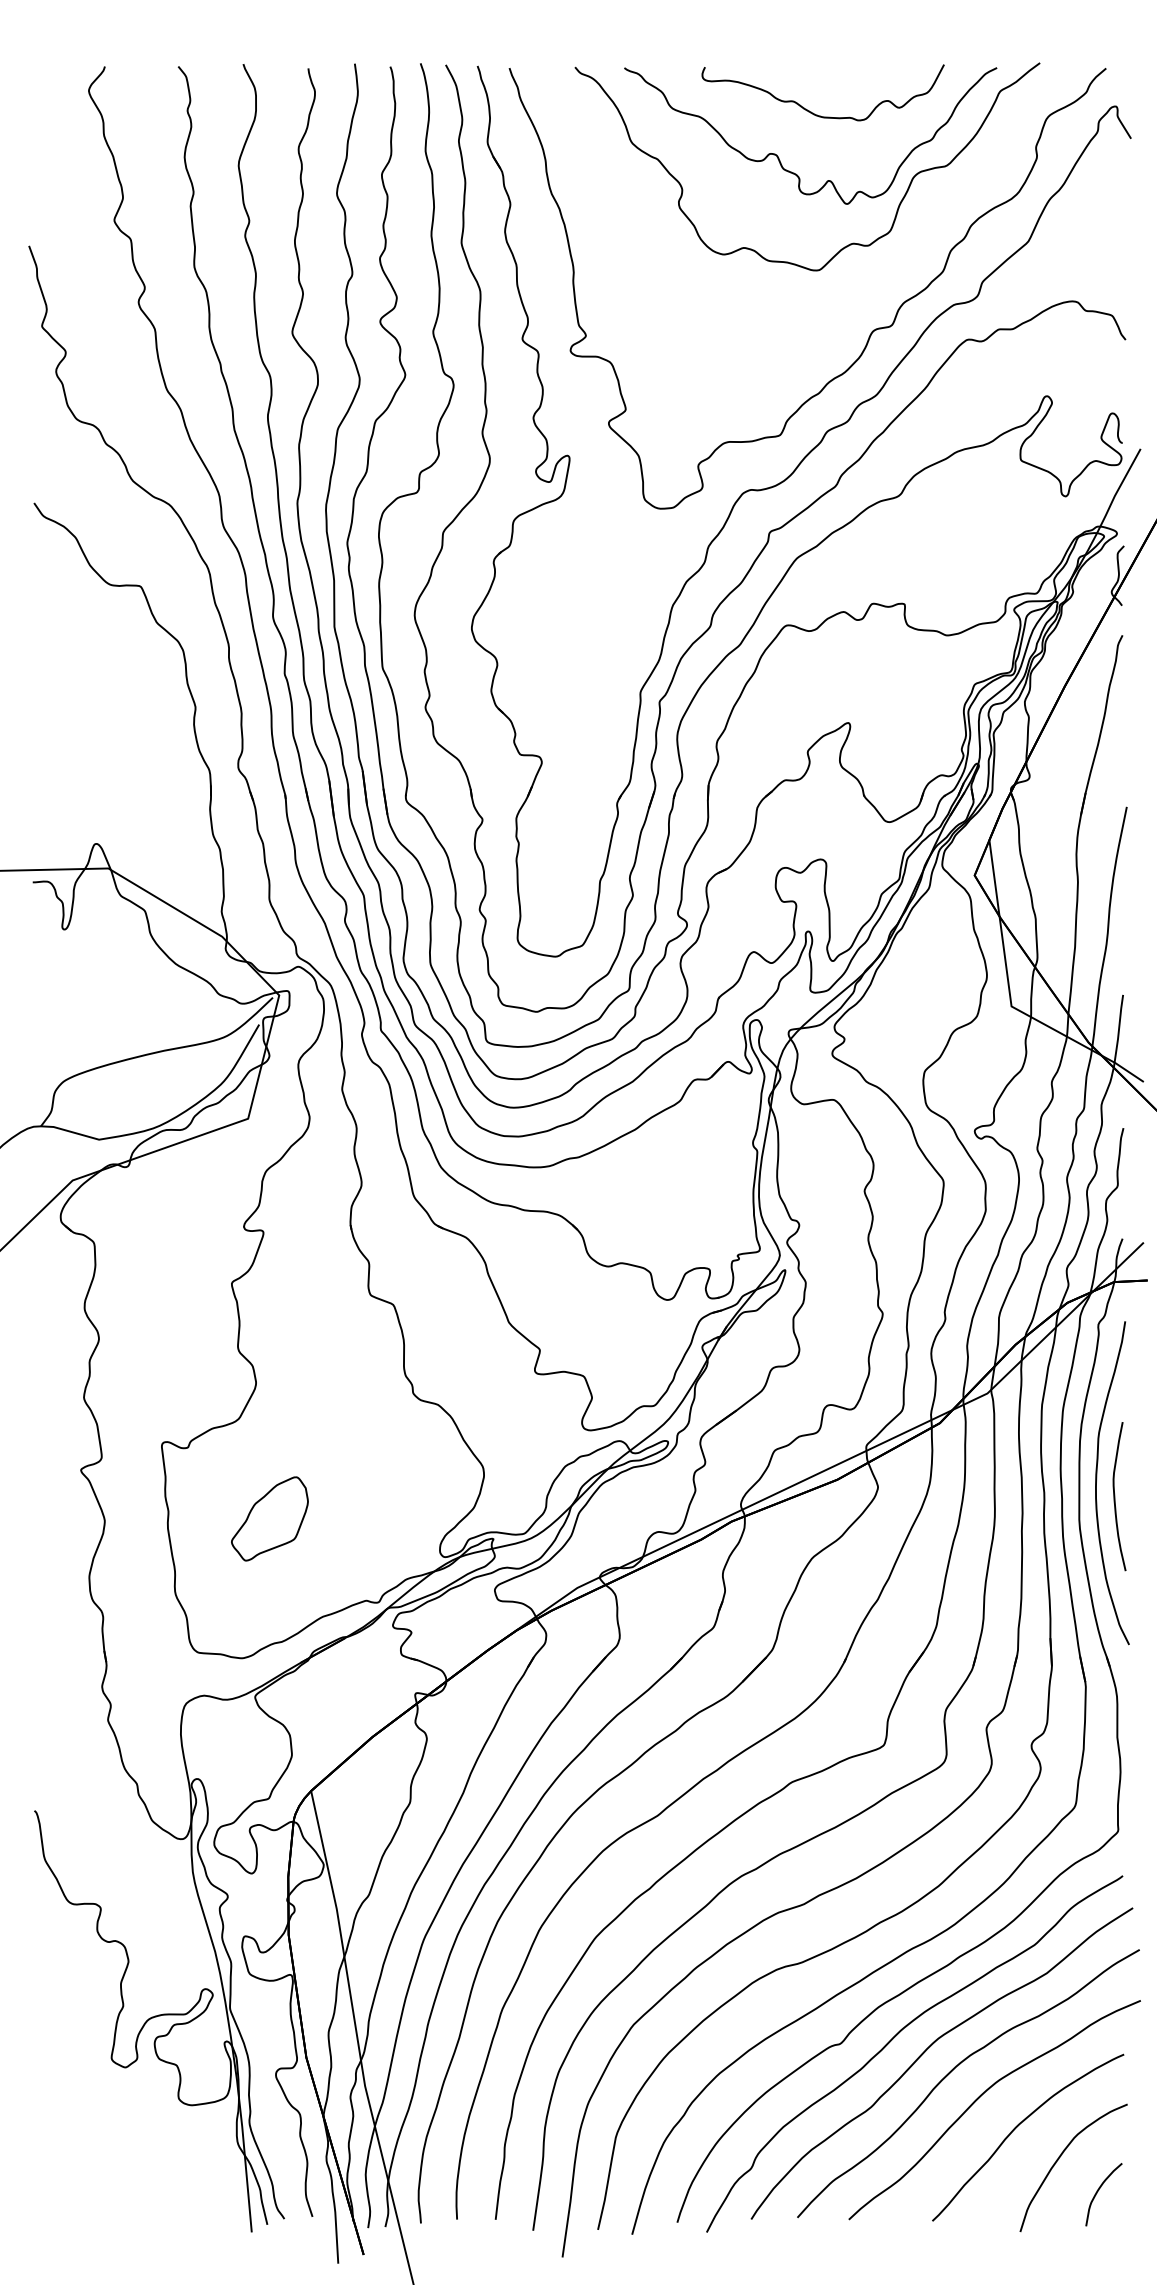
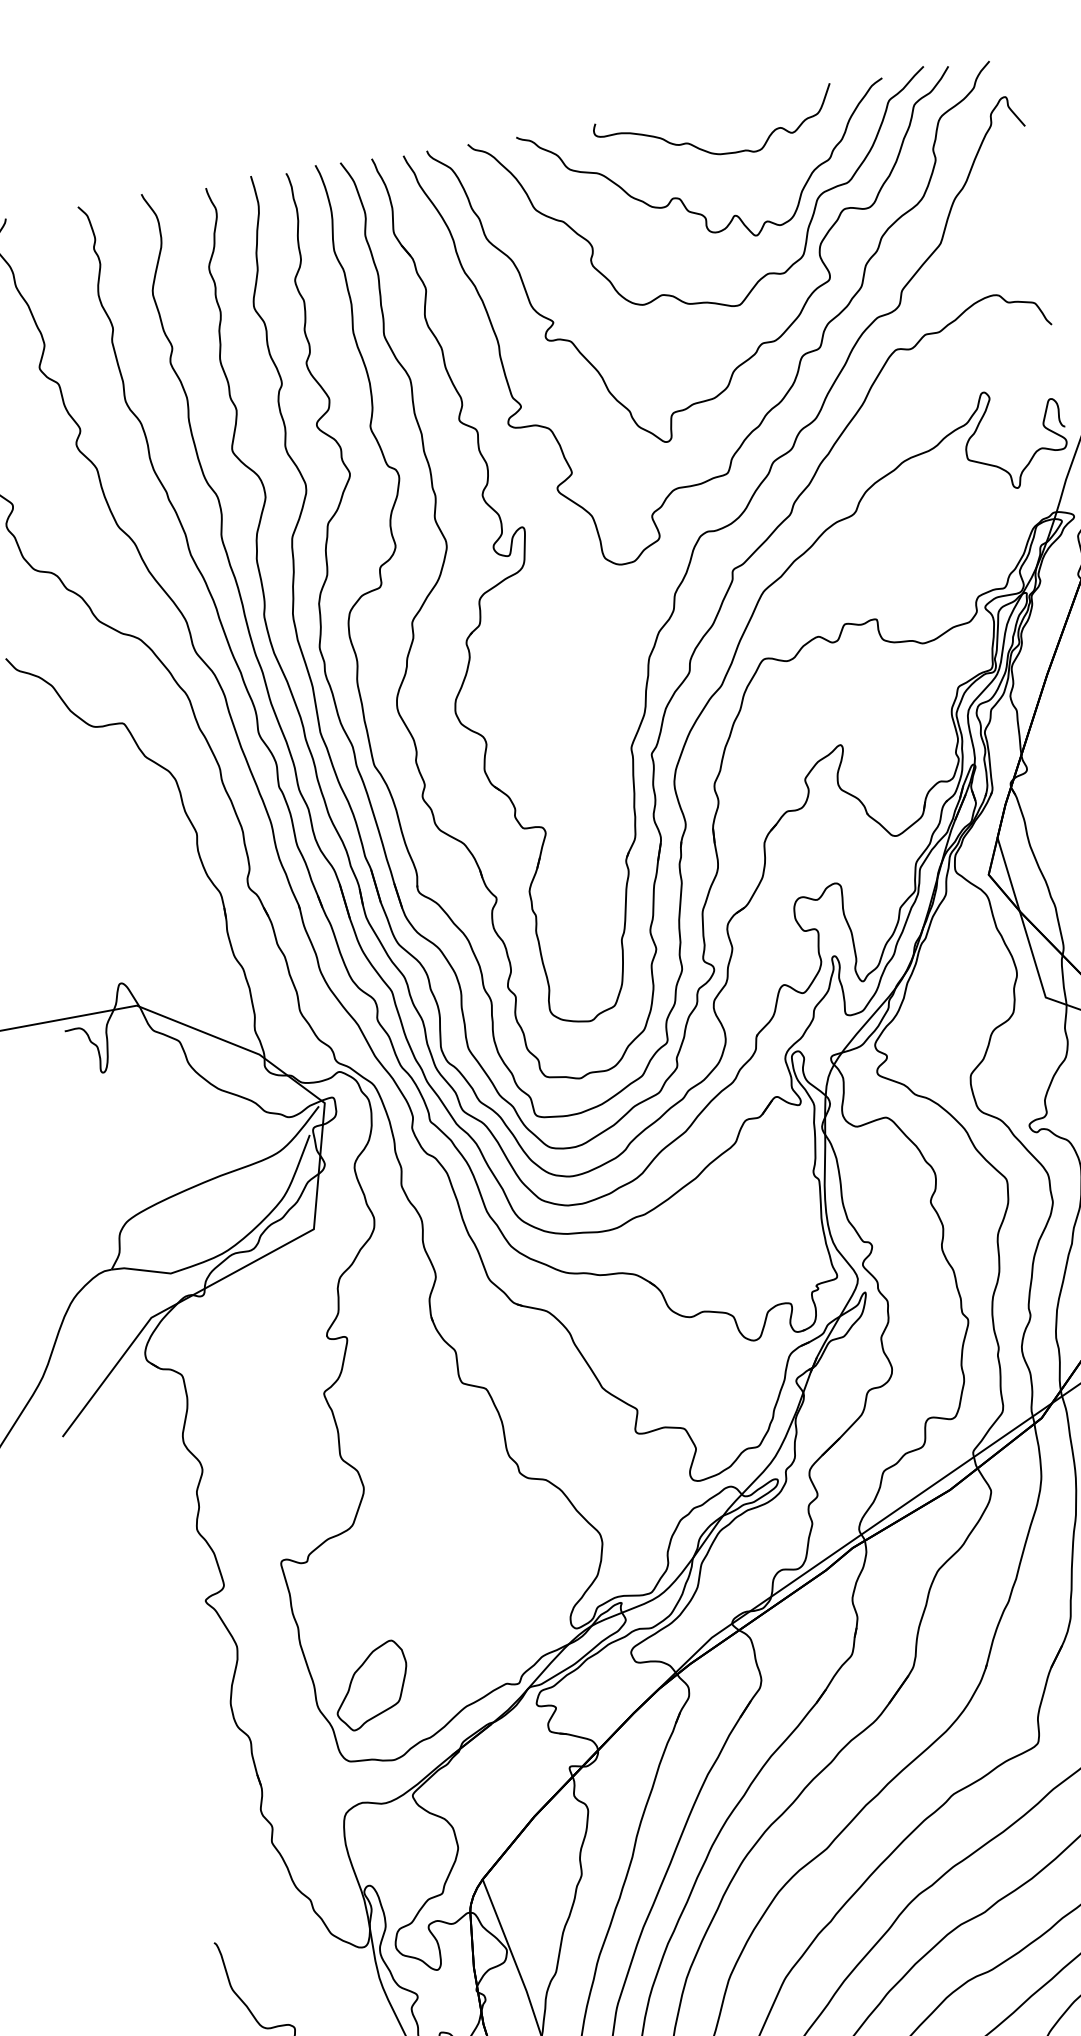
curve: (834, 311) -> (761, 343), added
part: (269, 1518) -> (370, 1685), moved

